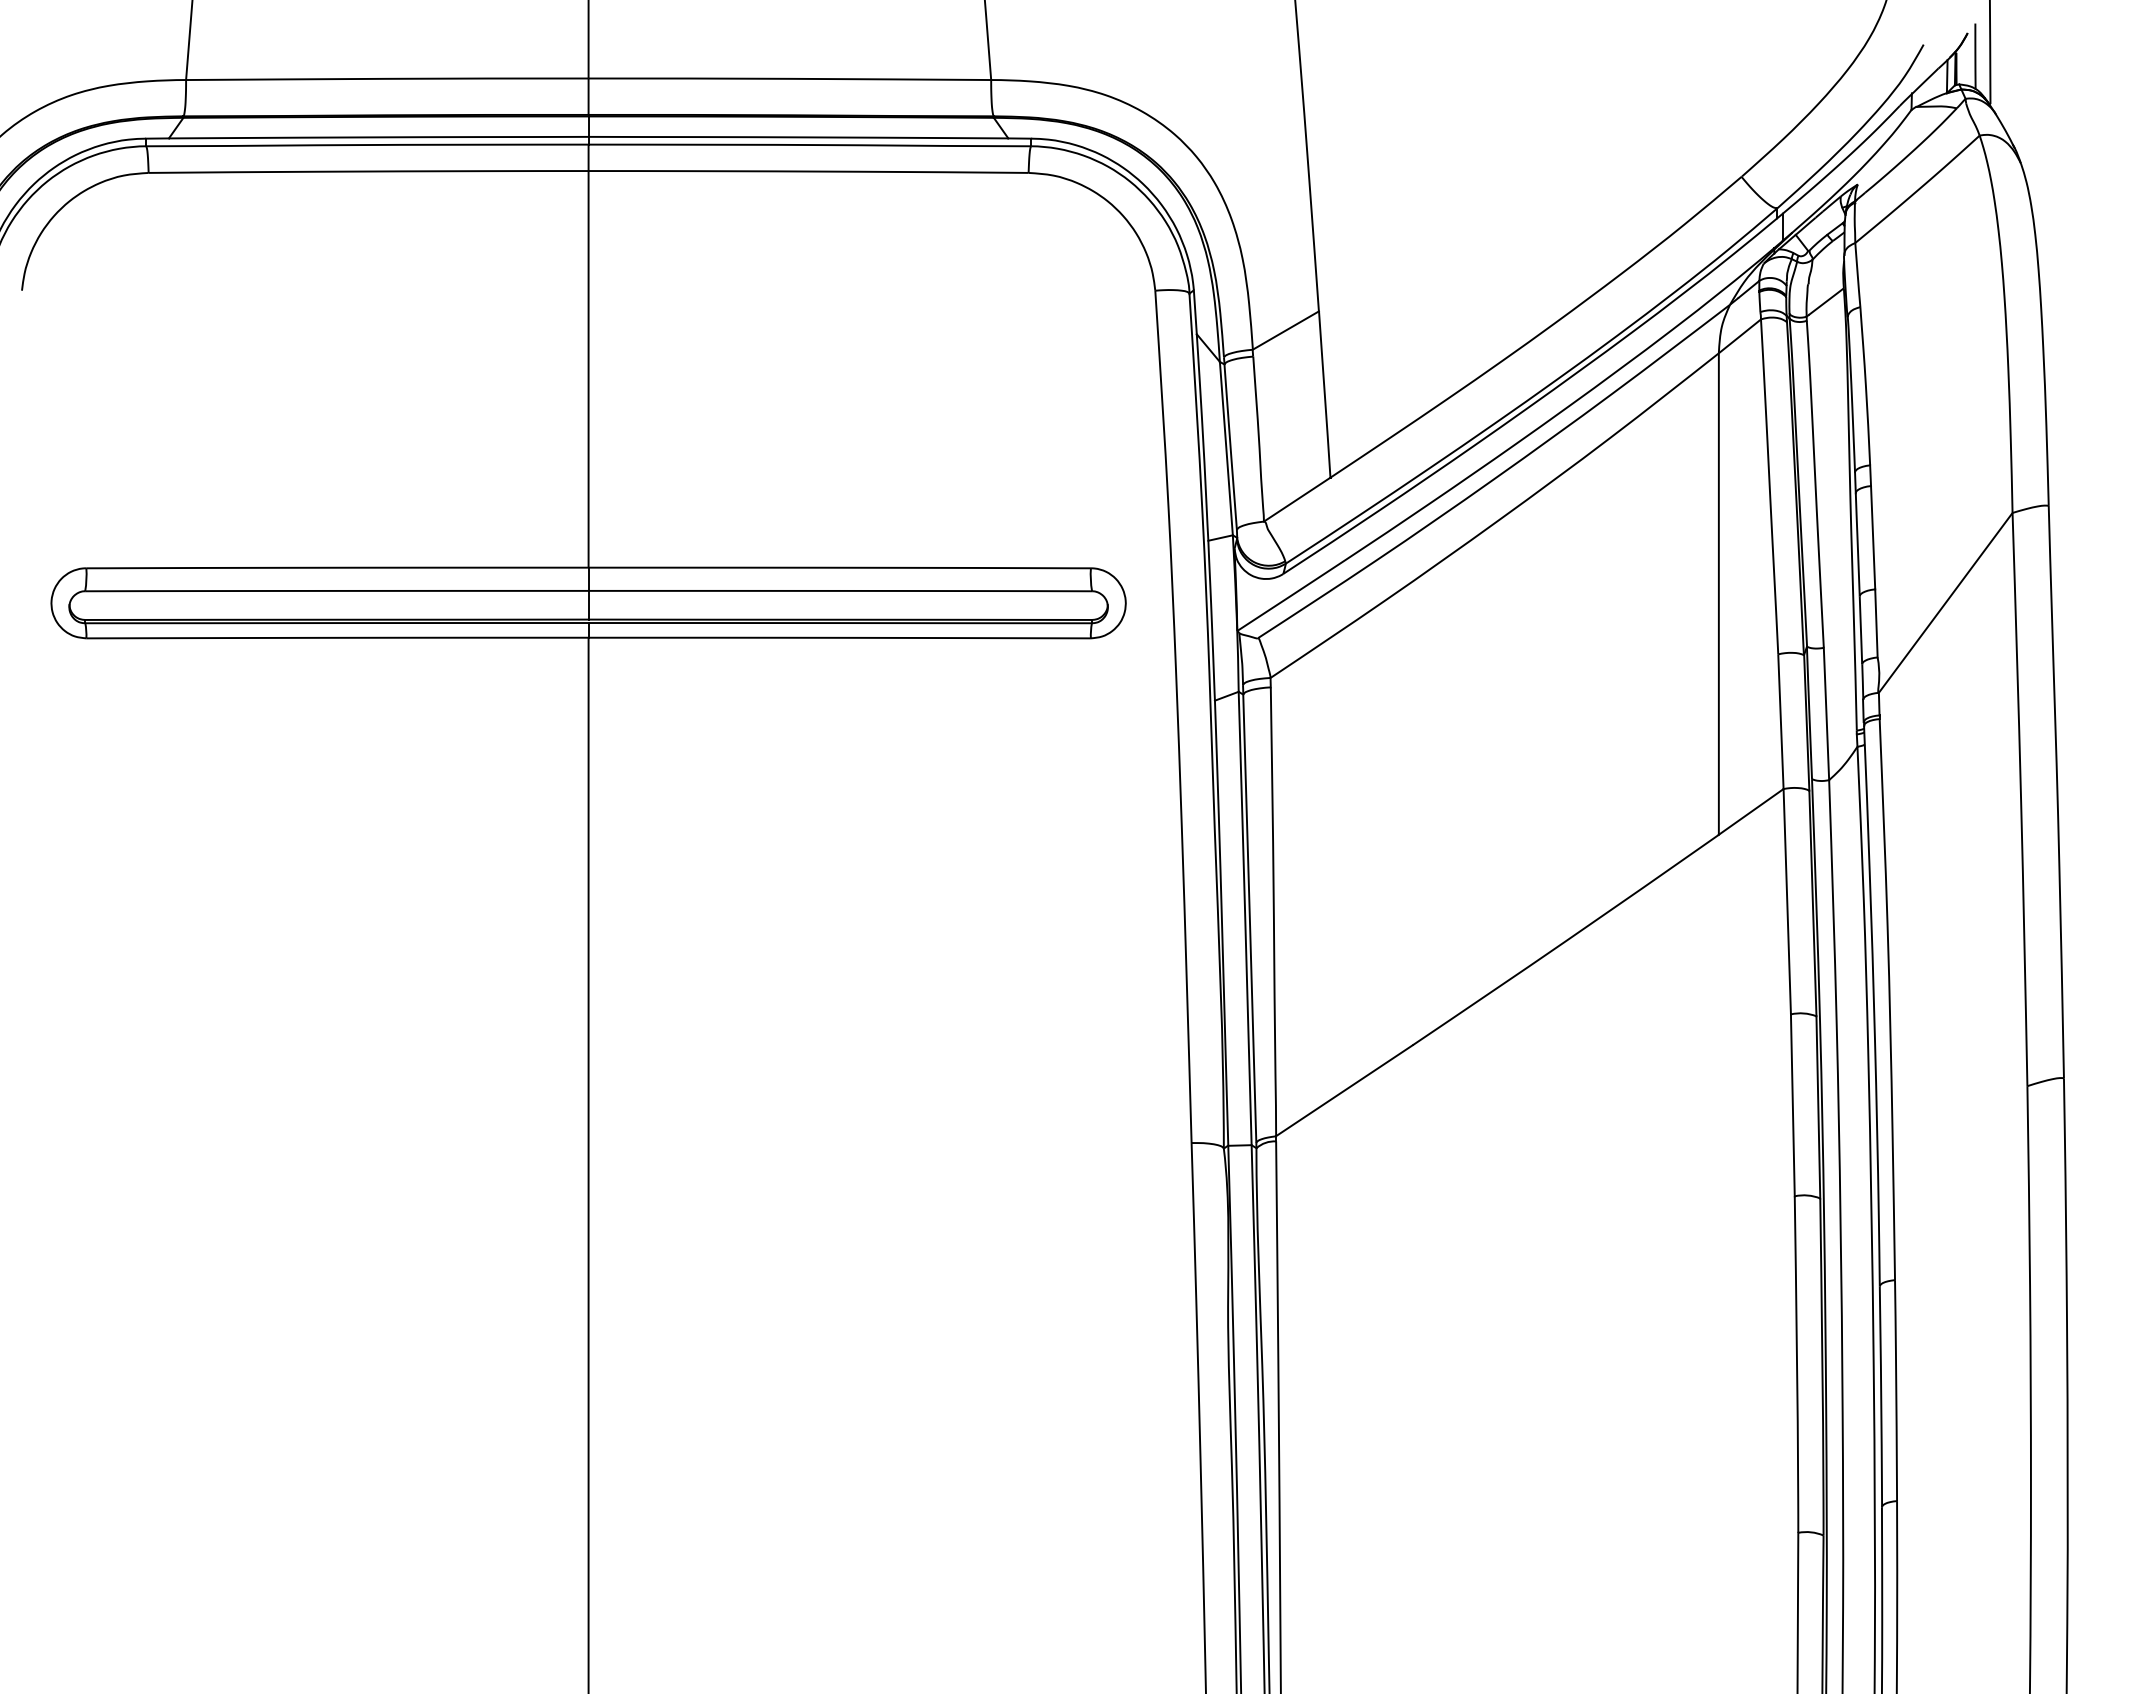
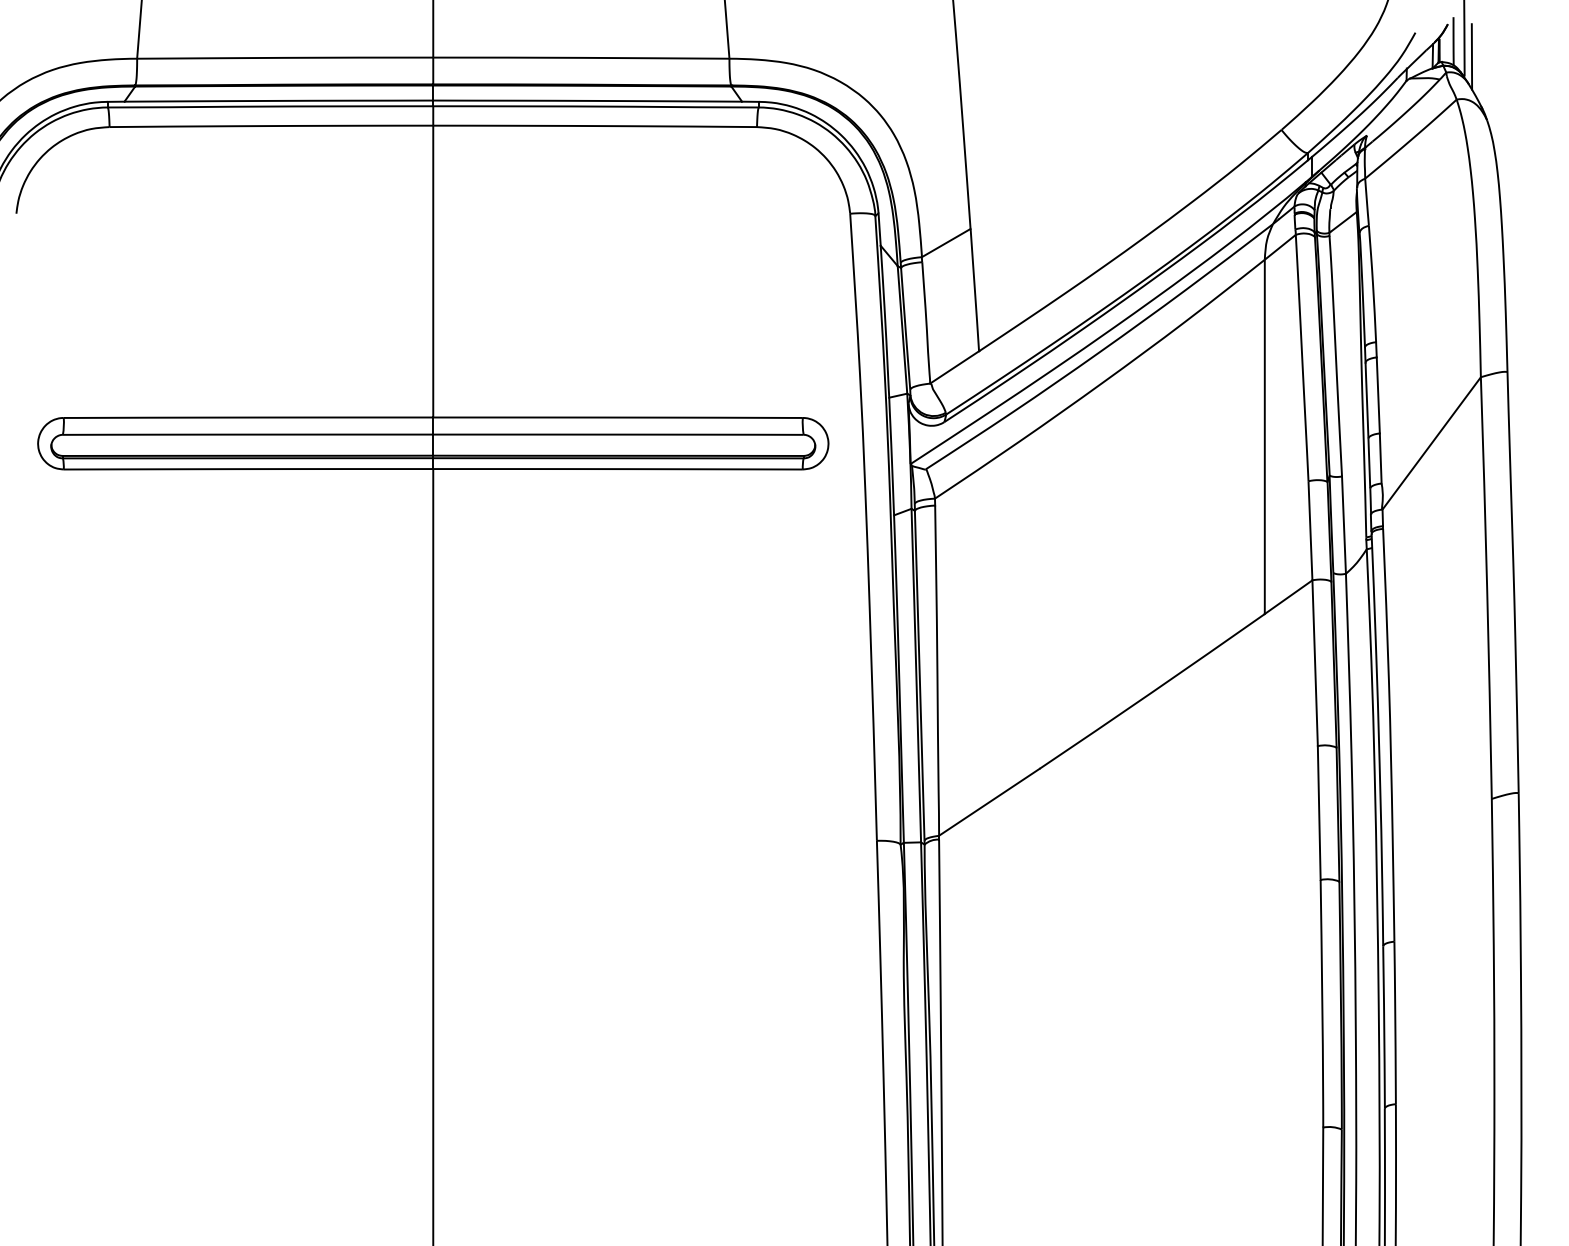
line: (2000, 77) -> (1472, 56), added

